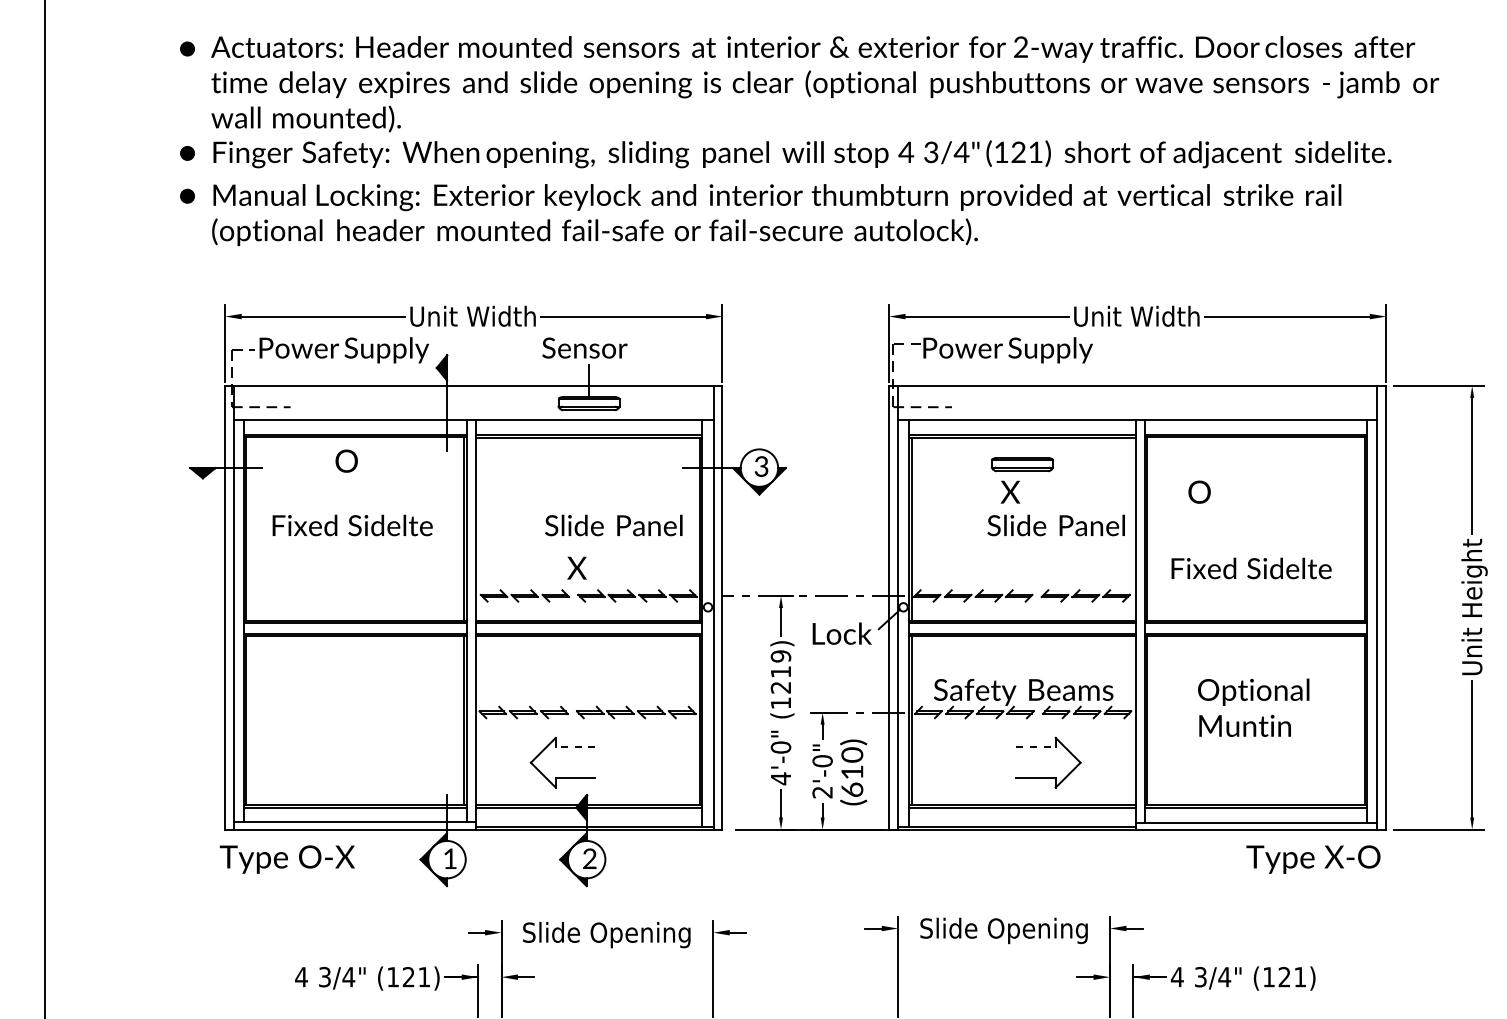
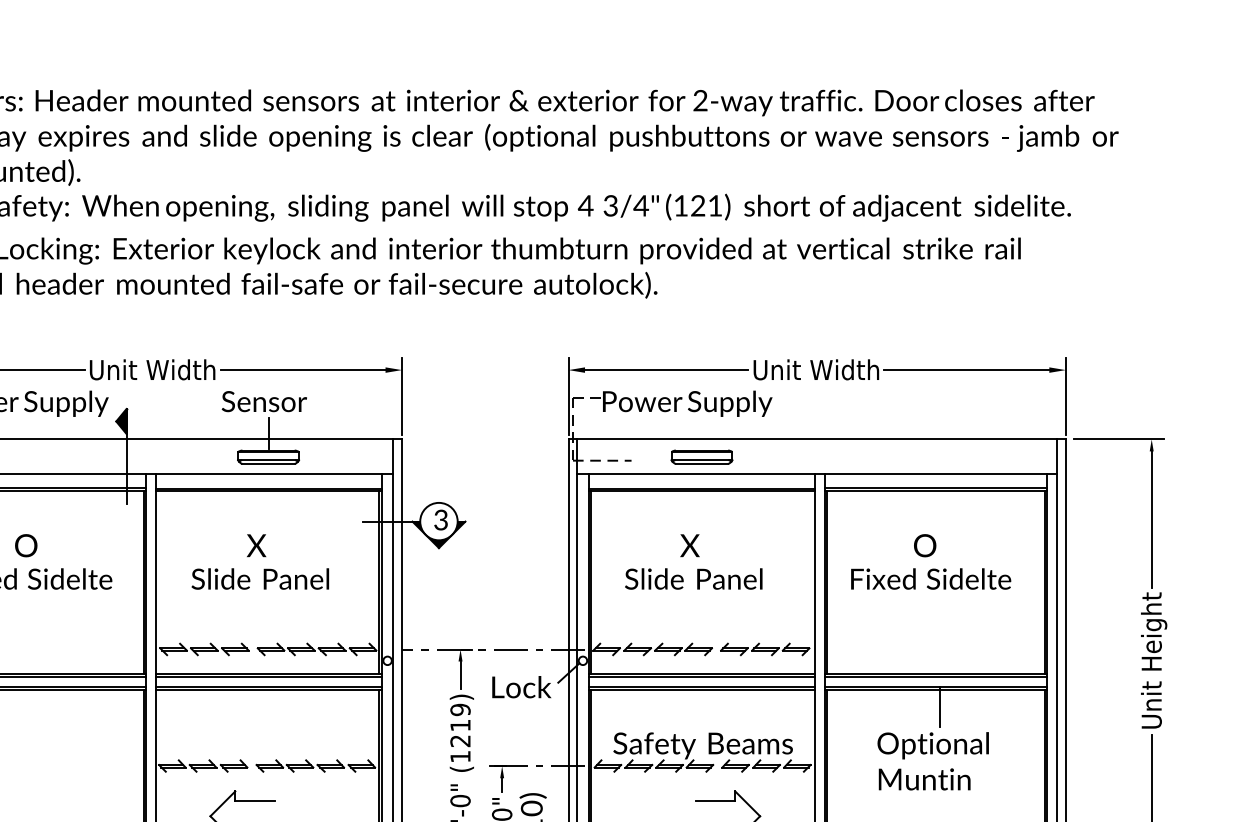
text: (346, 460) -> (26, 545), moved
part: (1022, 464) -> (702, 457), moved
text: (1199, 491) -> (925, 545), moved
text: (613, 525) -> (260, 579), moved
text: (1055, 525) -> (693, 579), moved
text: (576, 567) -> (256, 545), moved
text: (1251, 568) -> (931, 579), moved
line: (1260, 653) -> (940, 707), added
line: (575, 747) -> (255, 801), dashed -> solid
line: (1036, 747) -> (716, 801), dashed -> solid

